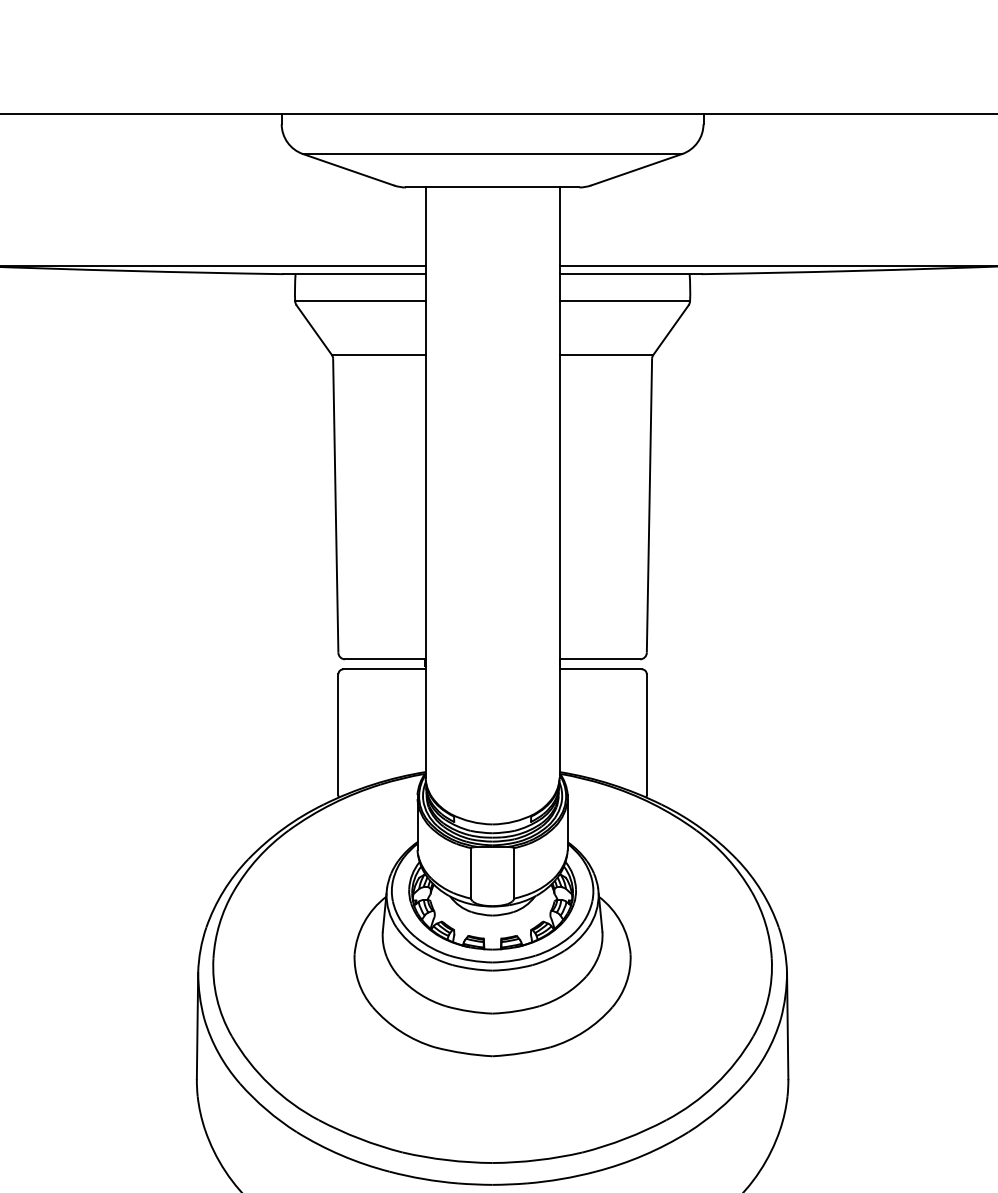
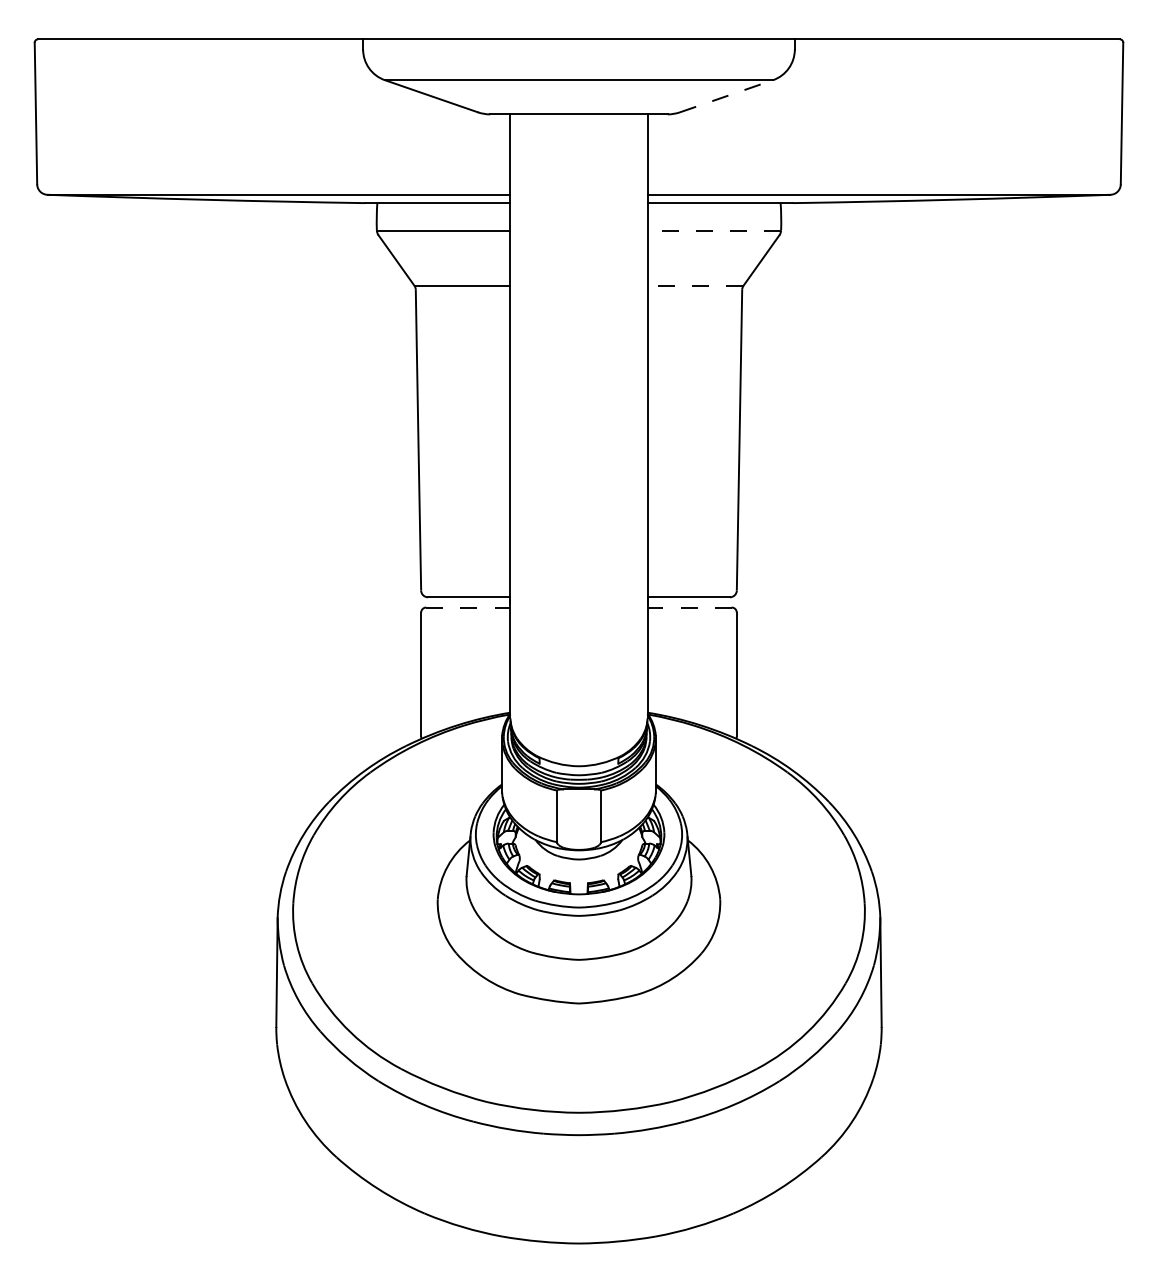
line: (636, 169) -> (726, 96), solid -> dashed
line: (625, 300) -> (714, 230), solid -> dashed
line: (606, 354) -> (695, 285), solid -> dashed
line: (384, 669) -> (468, 607), solid -> dashed
line: (600, 669) -> (689, 607), solid -> dashed

